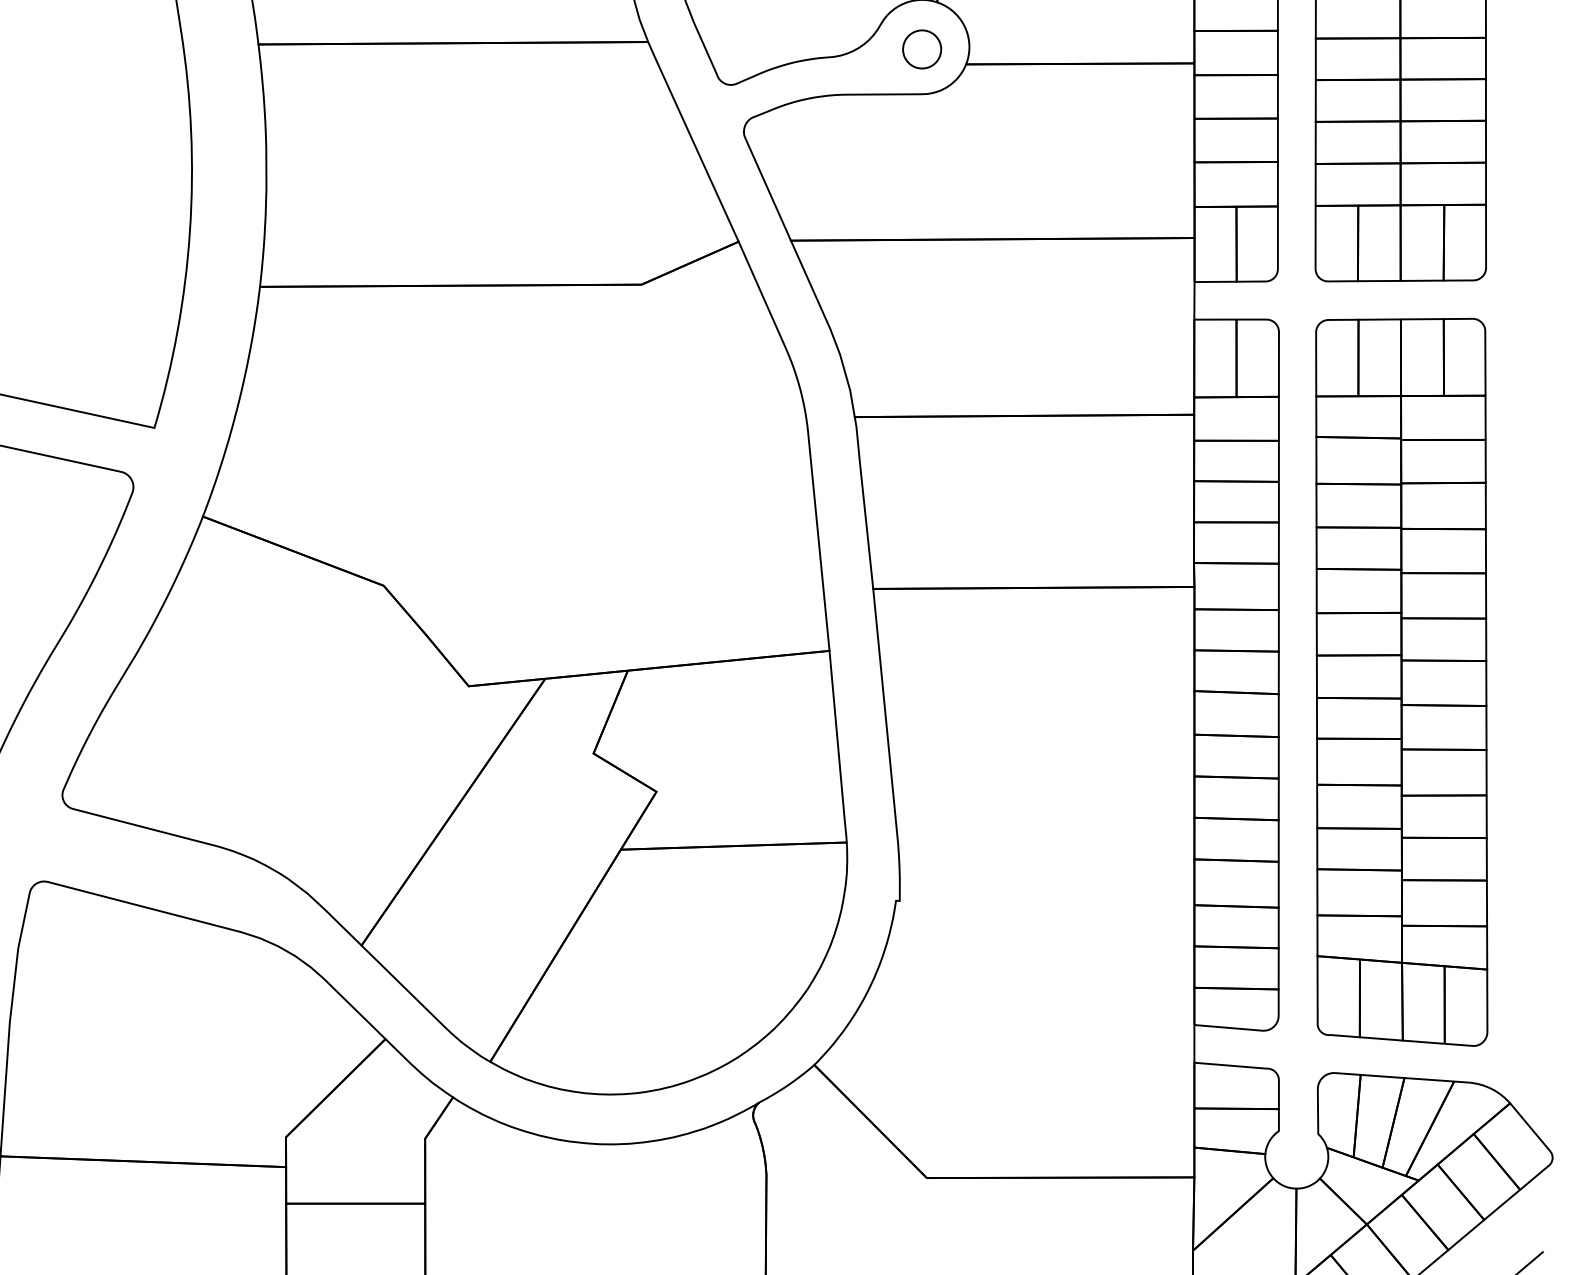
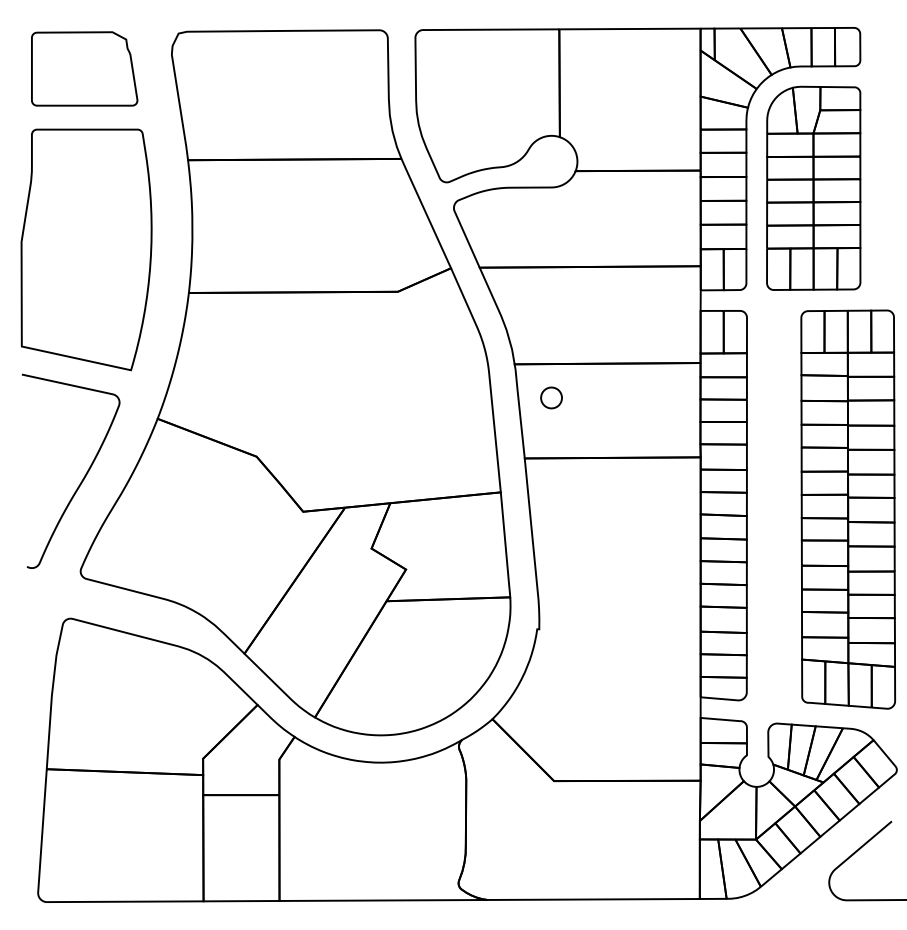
part: (922, 48) -> (551, 397), moved
part: (1400, 682) -> (847, 509), moved

